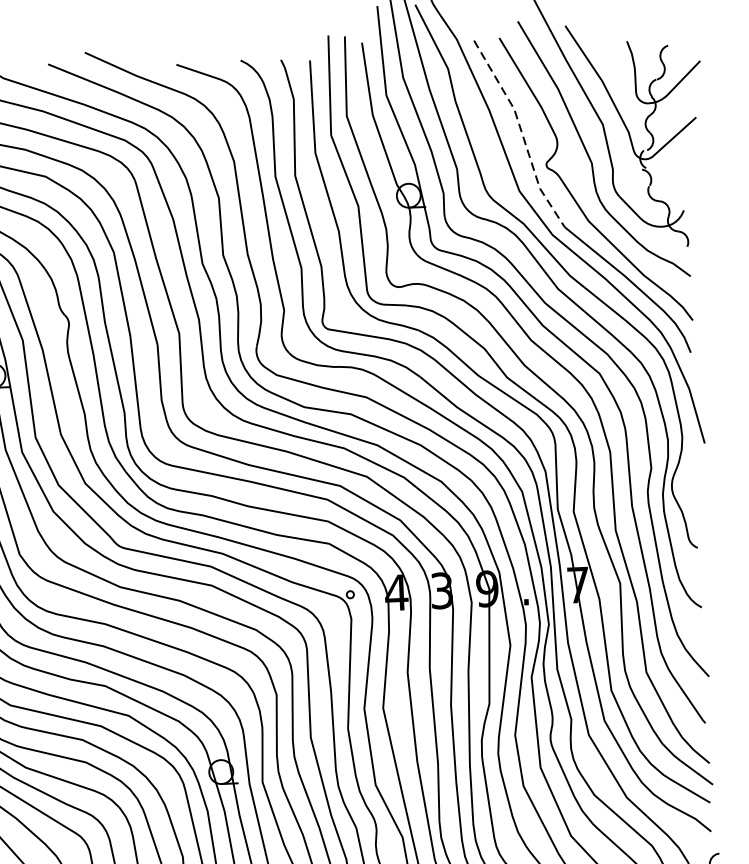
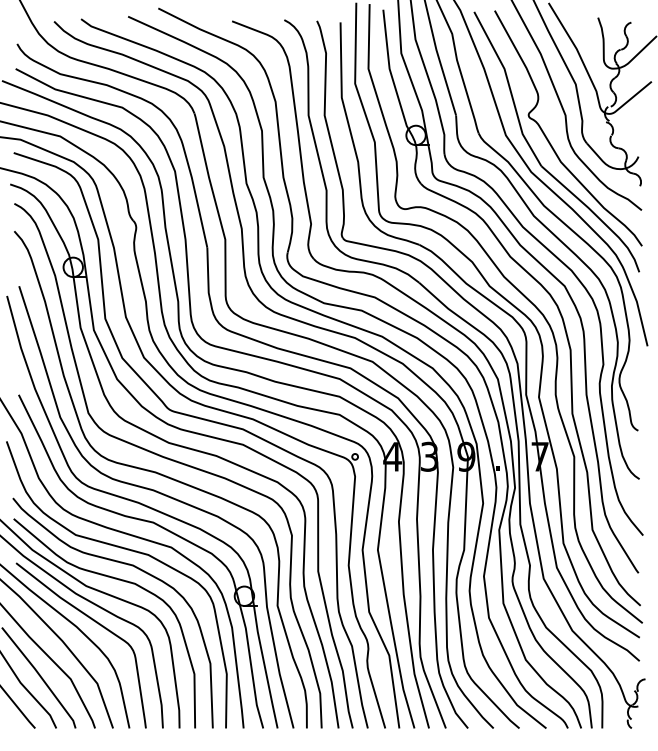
line: (522, 134) -> (510, 89), dashed -> solid

